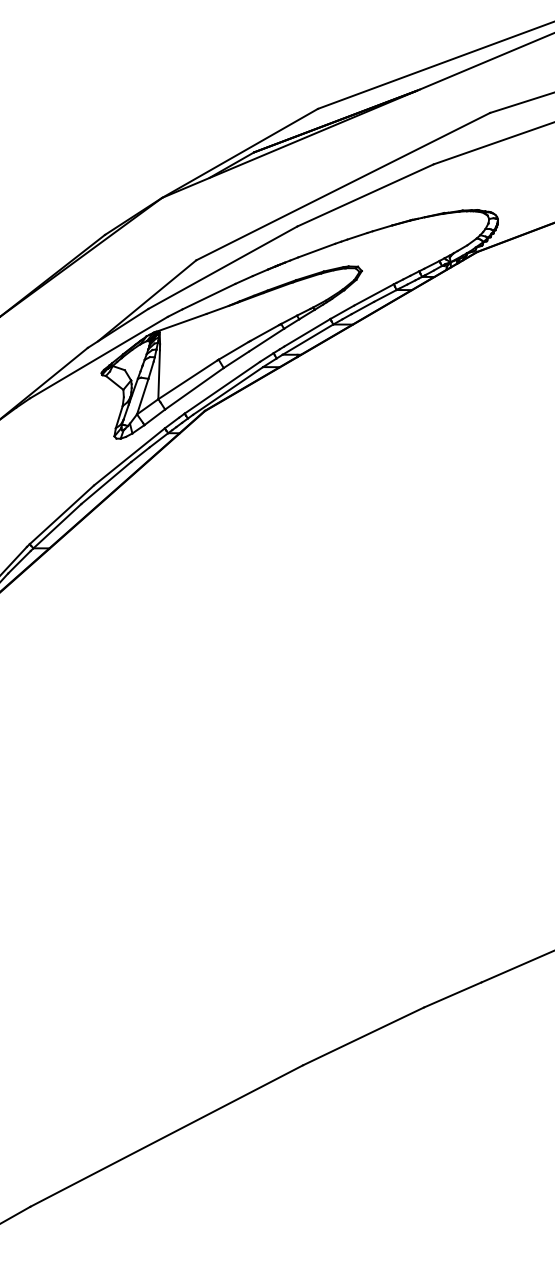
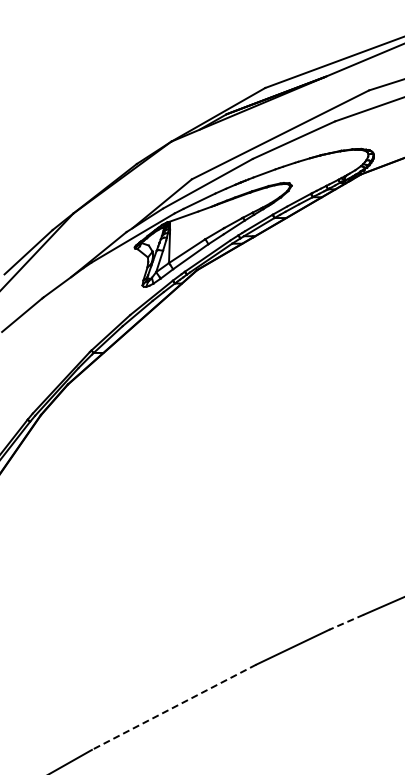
line: (452, 995) -> (346, 622), solid -> dashed
line: (167, 1136) -> (174, 707), solid -> dashed

